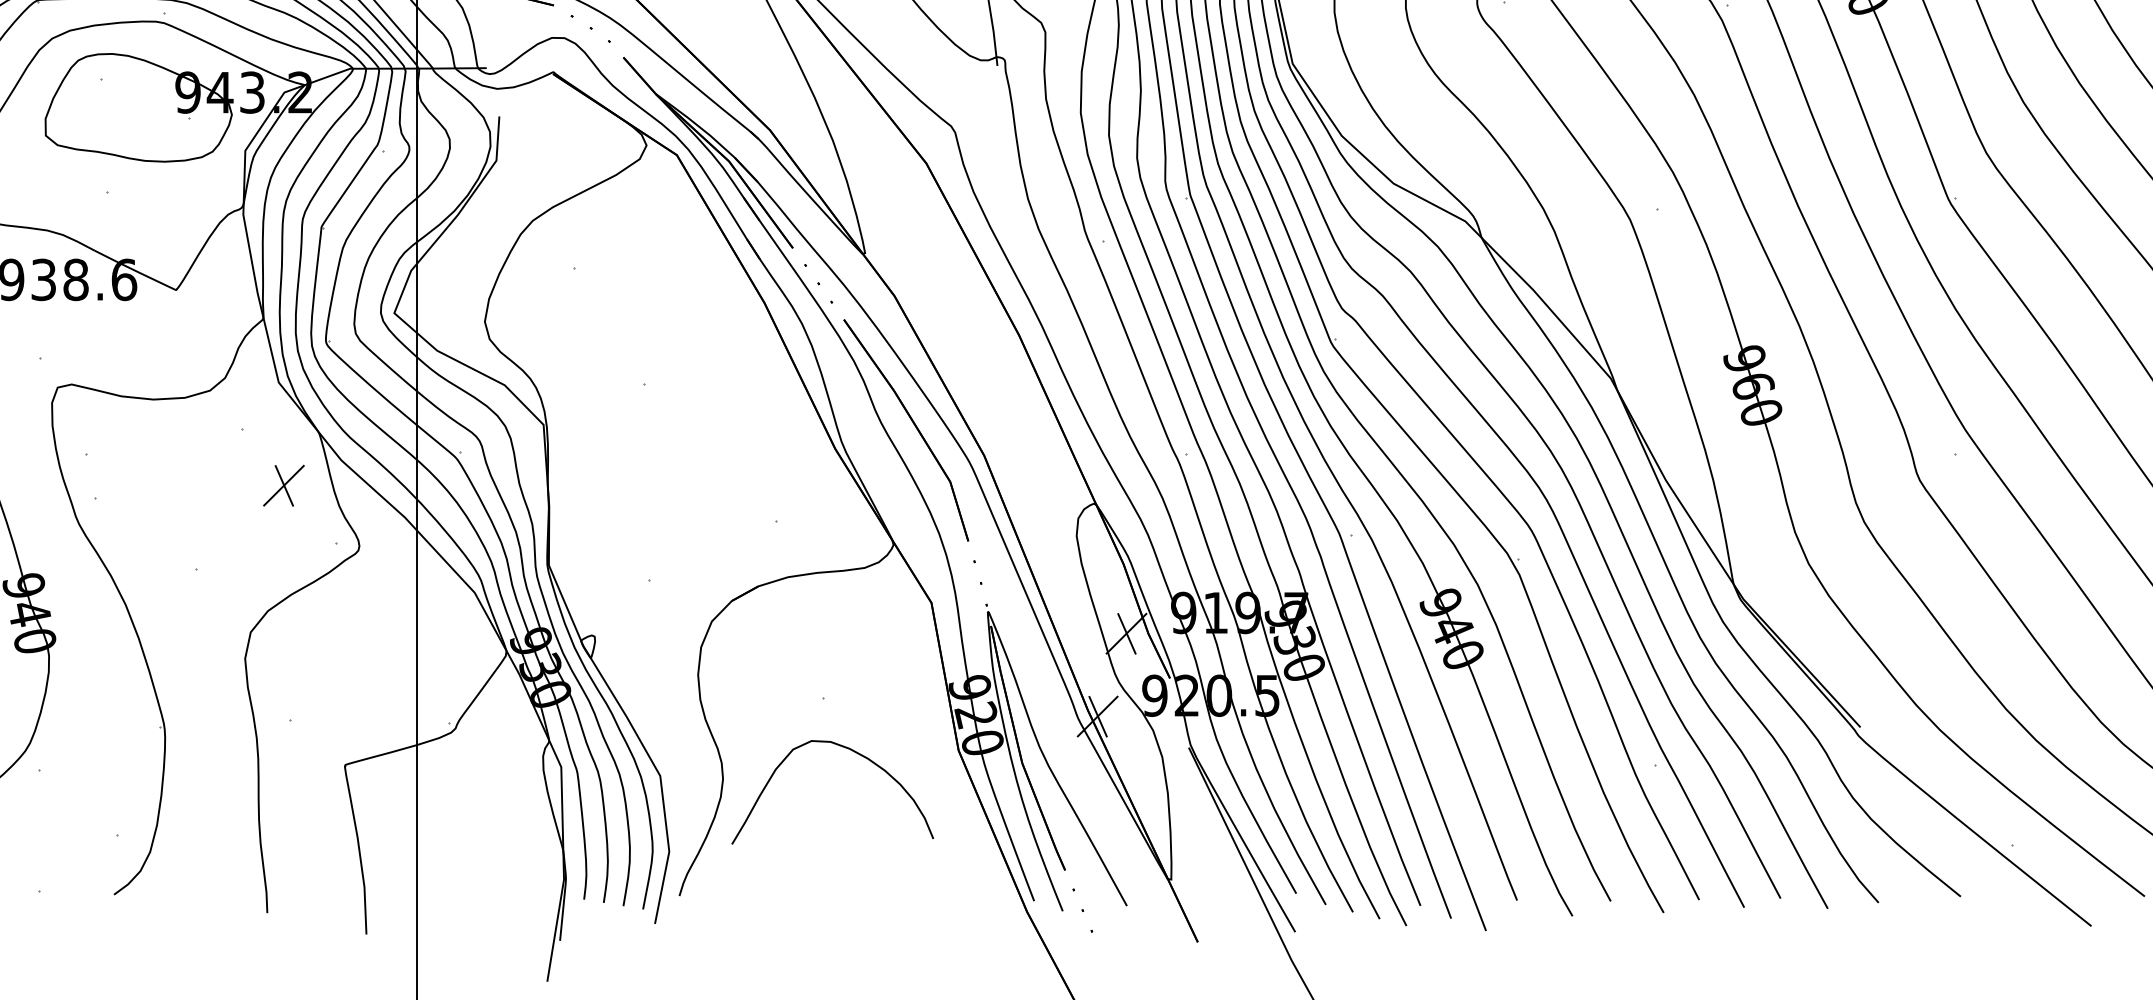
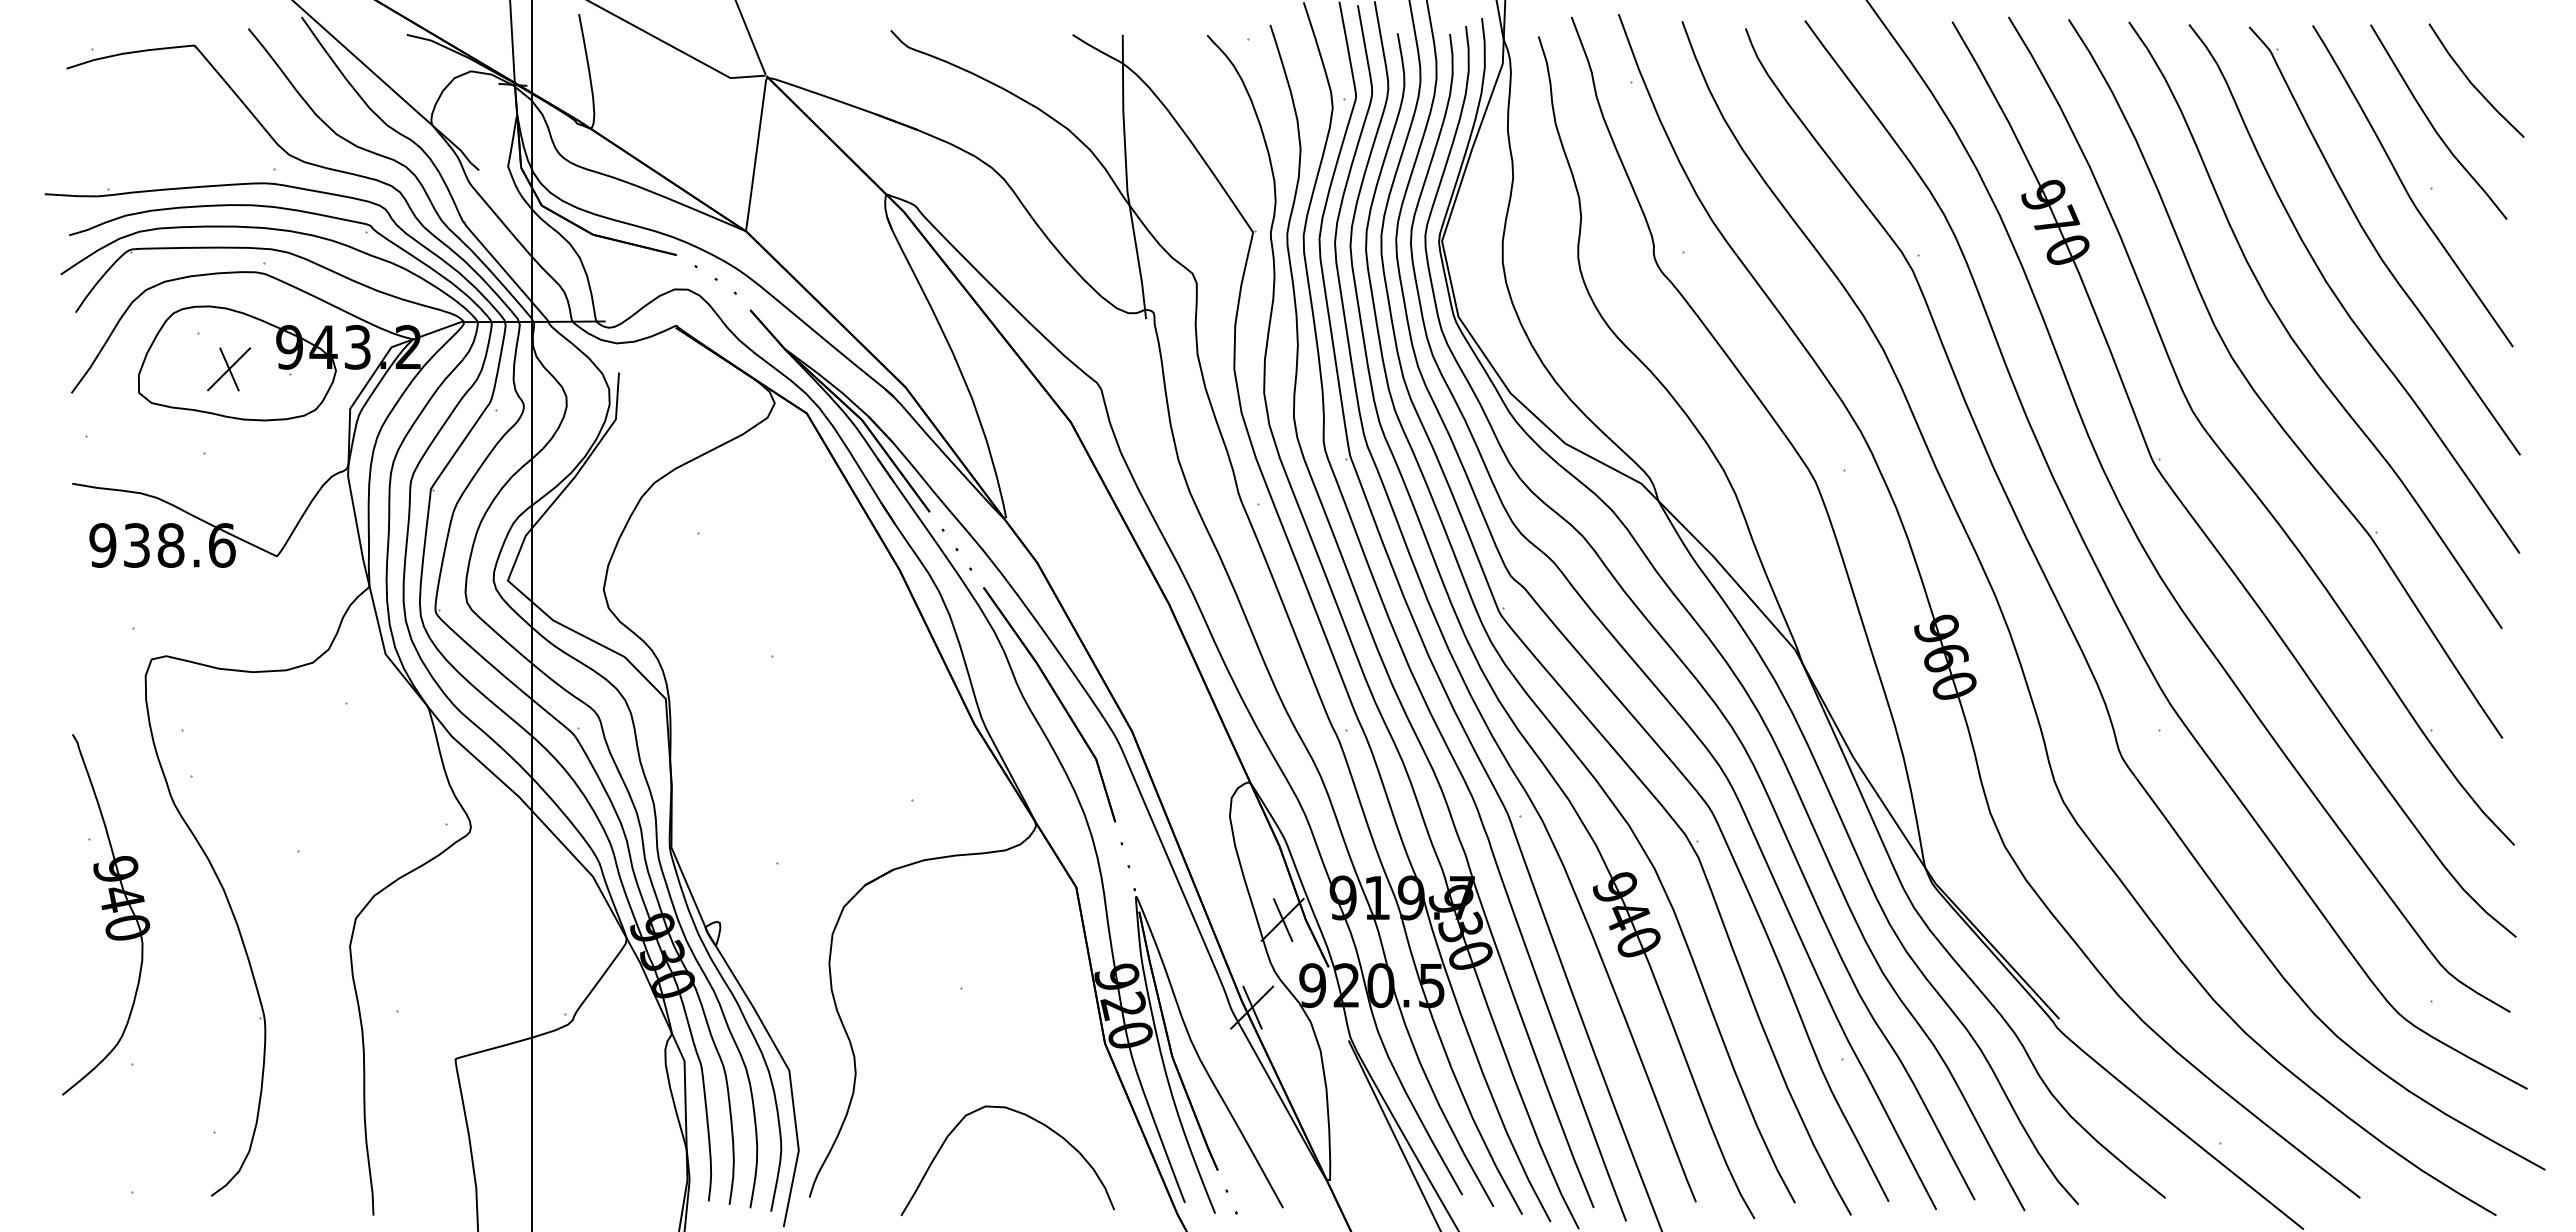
part: (284, 485) -> (229, 369), moved
curve: (852, 751) -> (1028, 1117), moved

